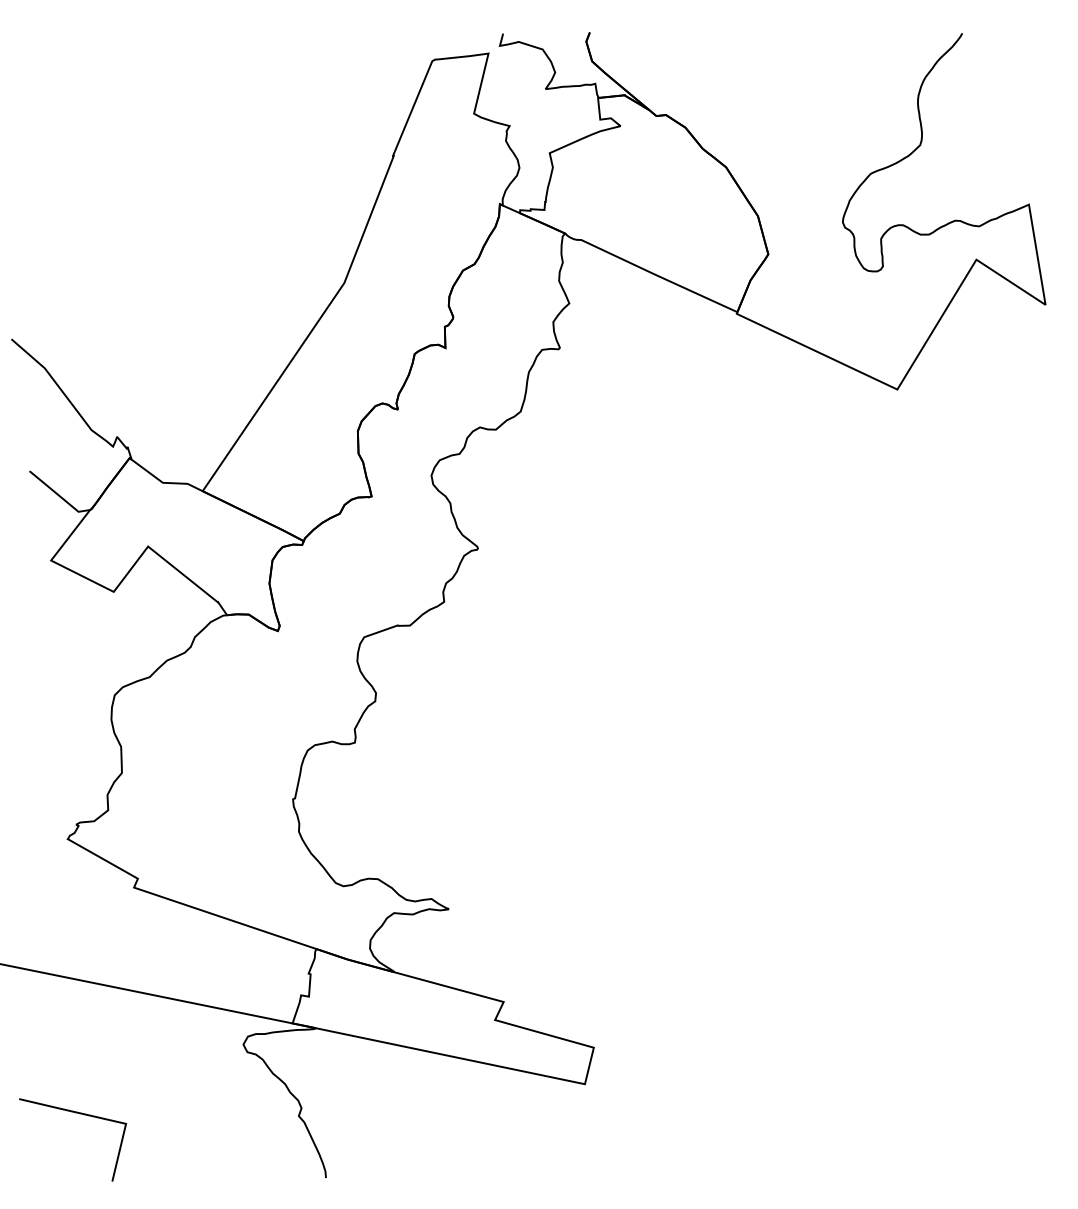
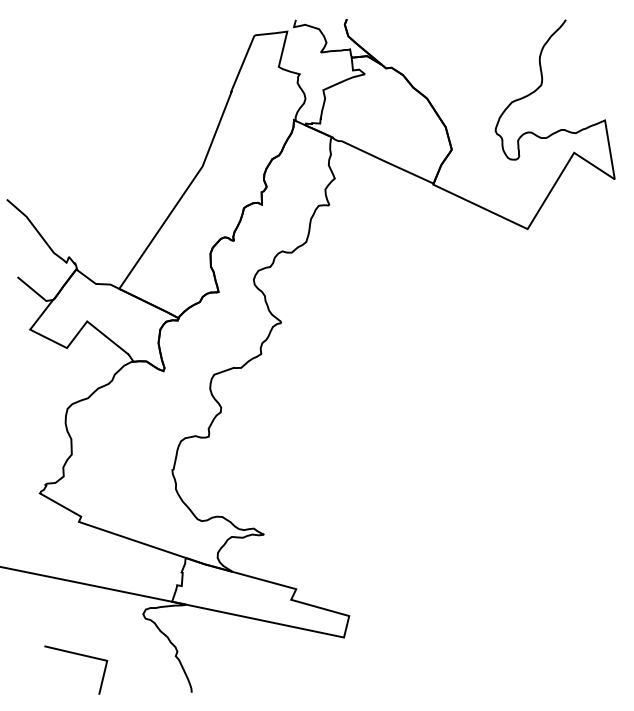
curve: (77, 1114) -> (78, 655), moved

